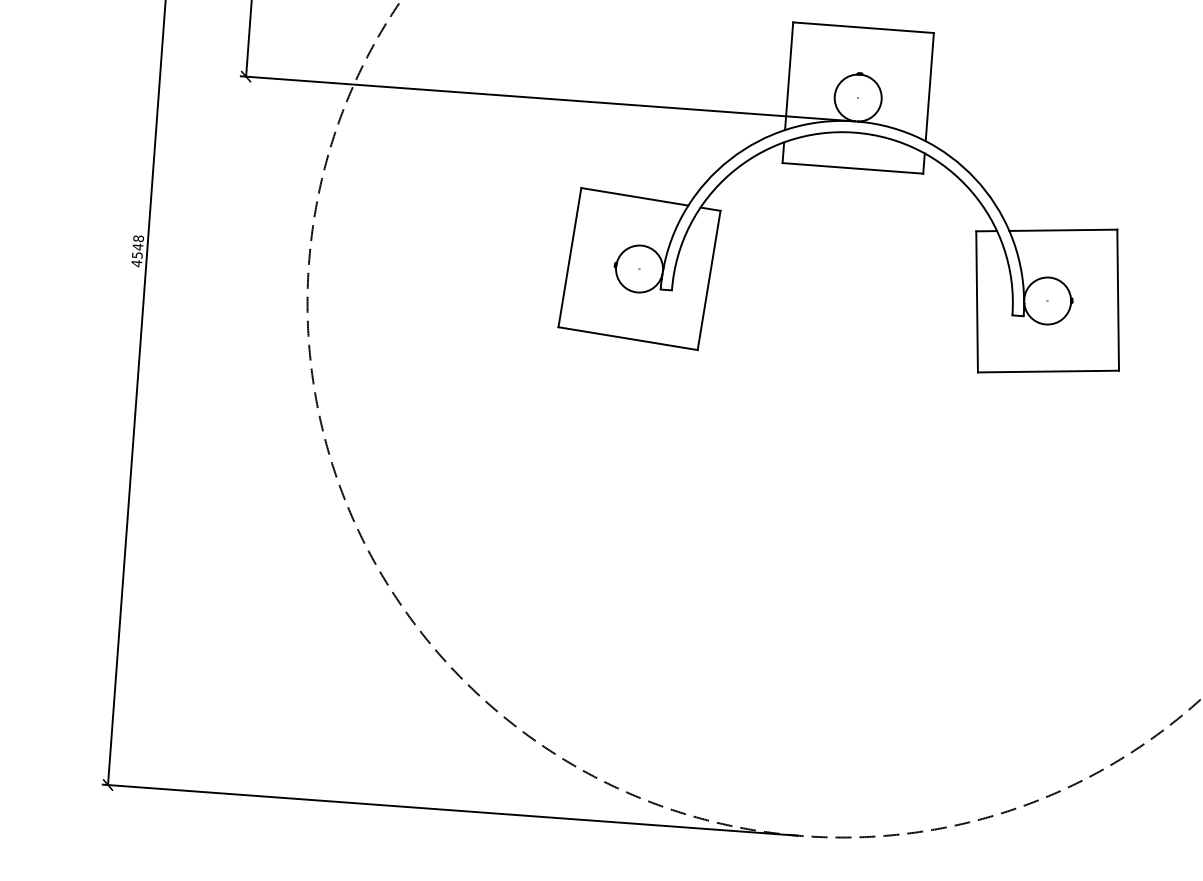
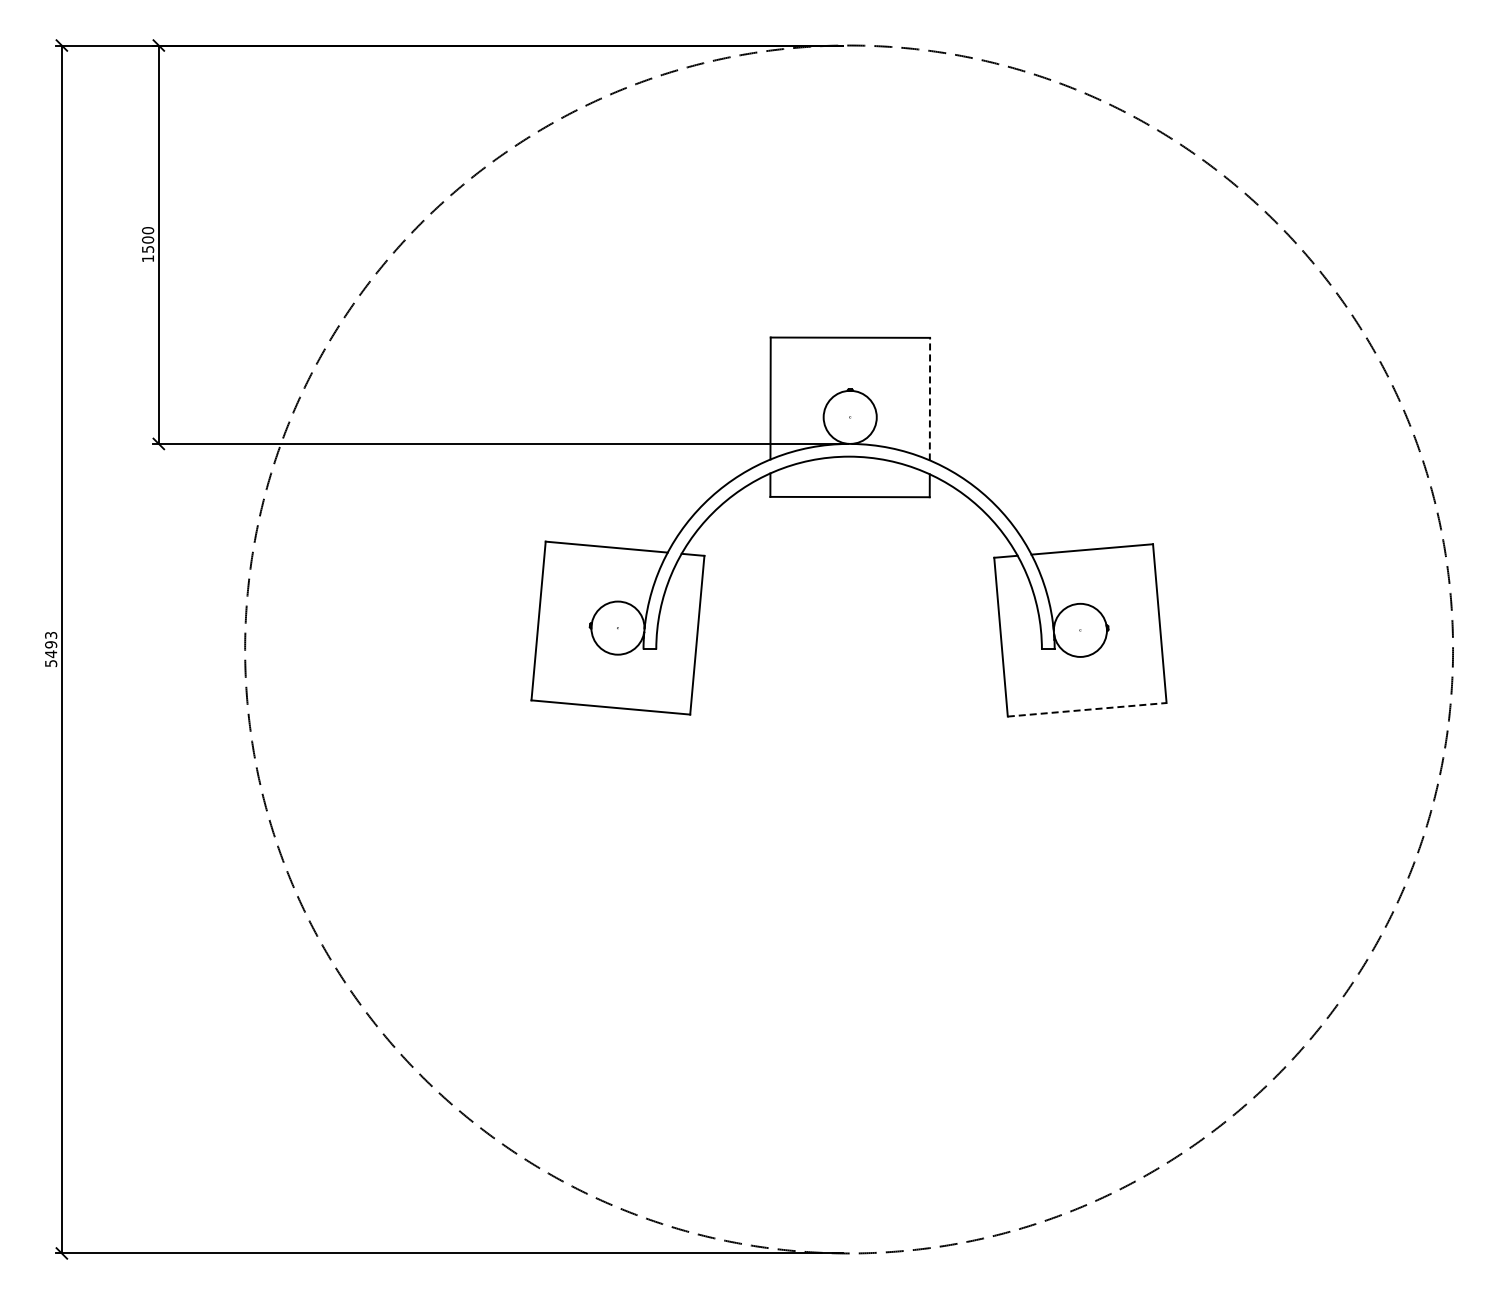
line: (929, 86) -> (929, 398), solid -> dashed
text: (138, 251) -> (51, 649), 4548 -> 5493
line: (1048, 371) -> (1087, 709), solid -> dashed

